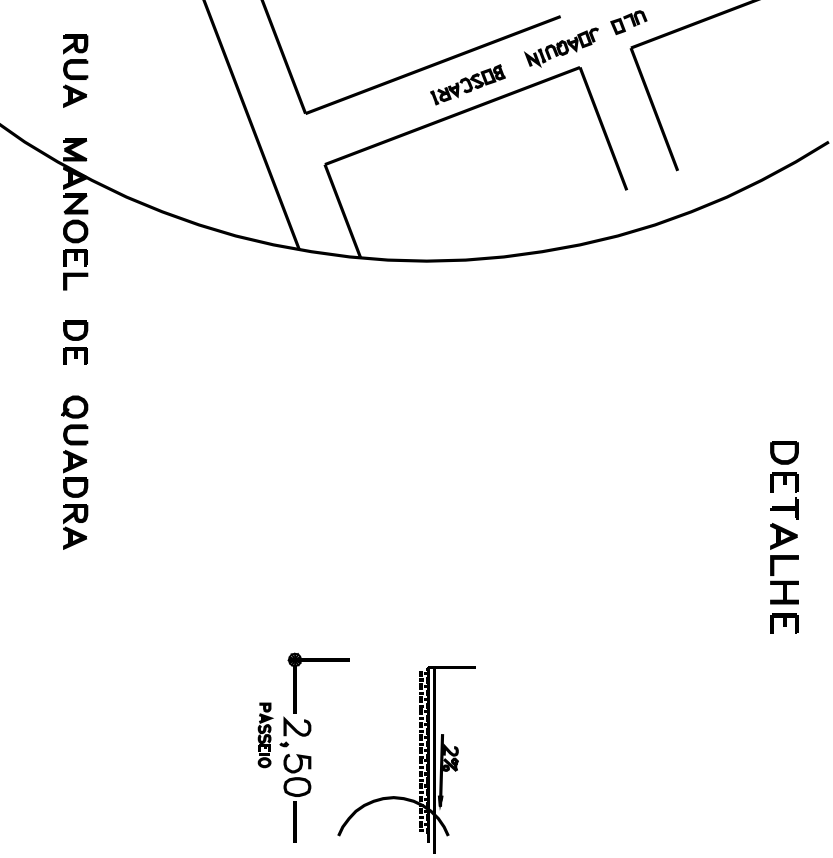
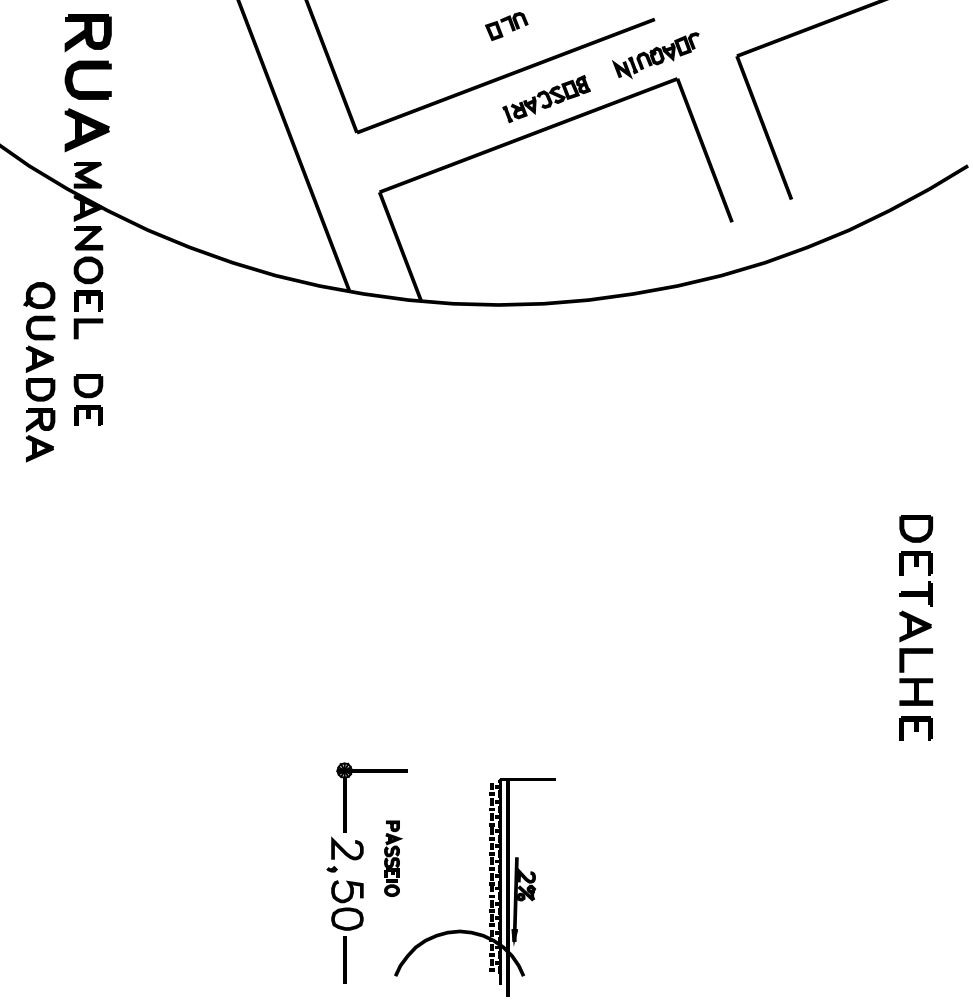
part: (628, 22) -> (506, 26), moved
part: (75, 70) -> (88, 82), size x1.6
part: (74, 472) -> (39, 371), moved
part: (265, 735) -> (393, 858), moved

